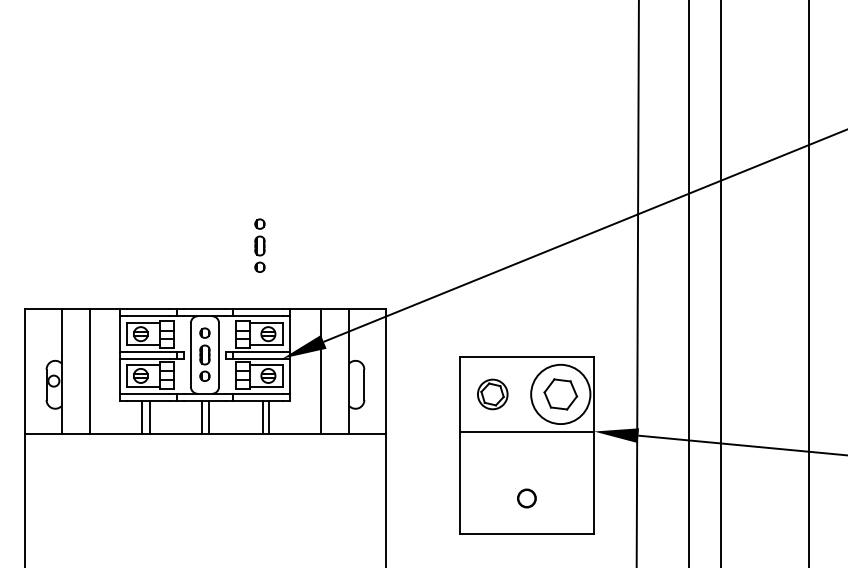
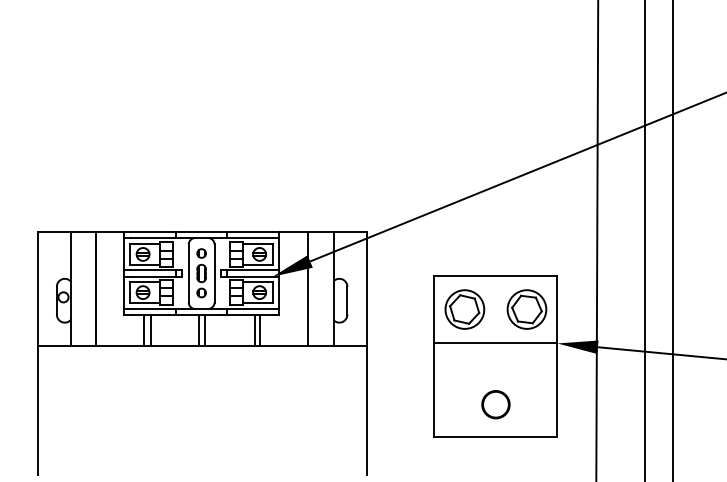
part: (259, 245) -> (251, 173), removed
part: (492, 394) -> (464, 309), size x1.43
circle: (560, 394) -> (526, 309), size x0.71
circle: (526, 498) -> (495, 404), size x1.67

